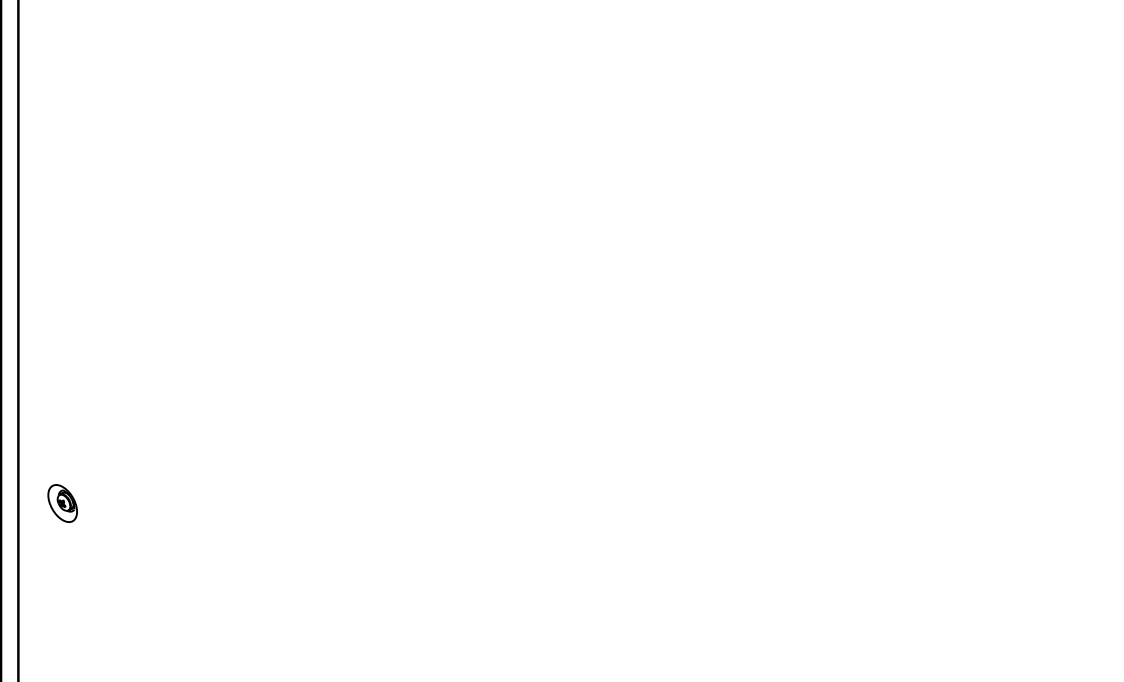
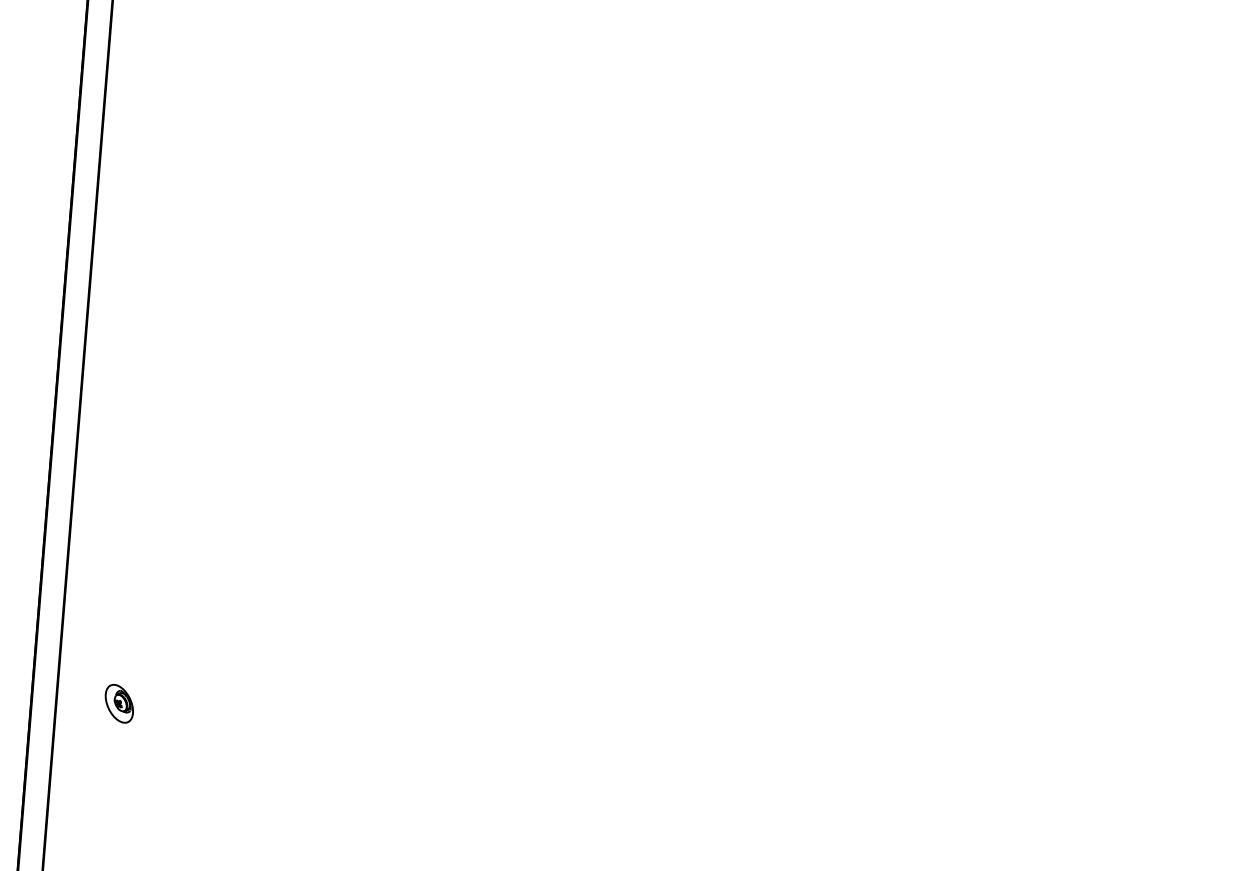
part: (62, 503) -> (119, 703), size x0.7

